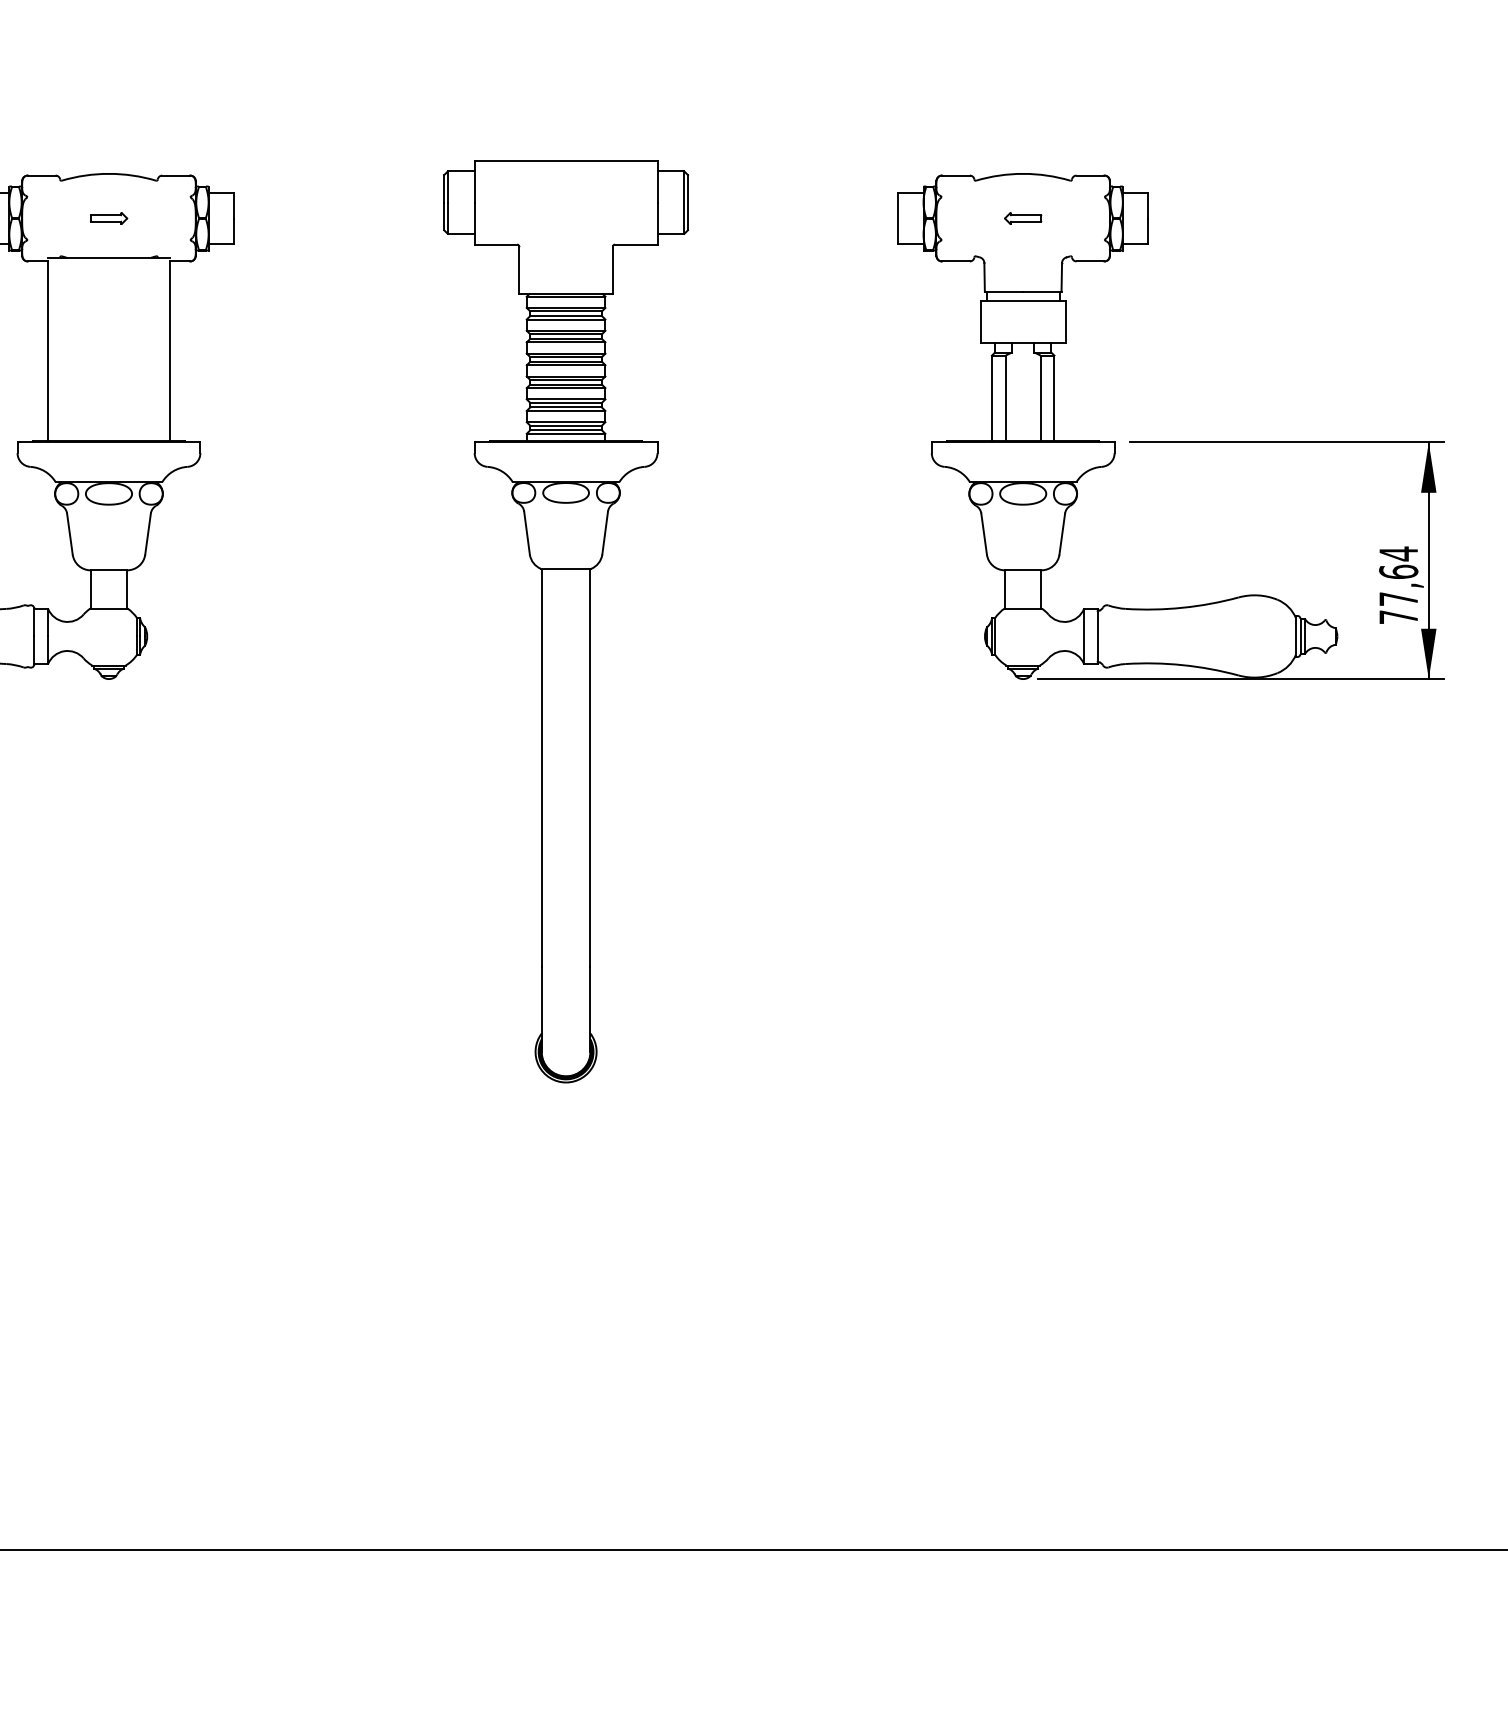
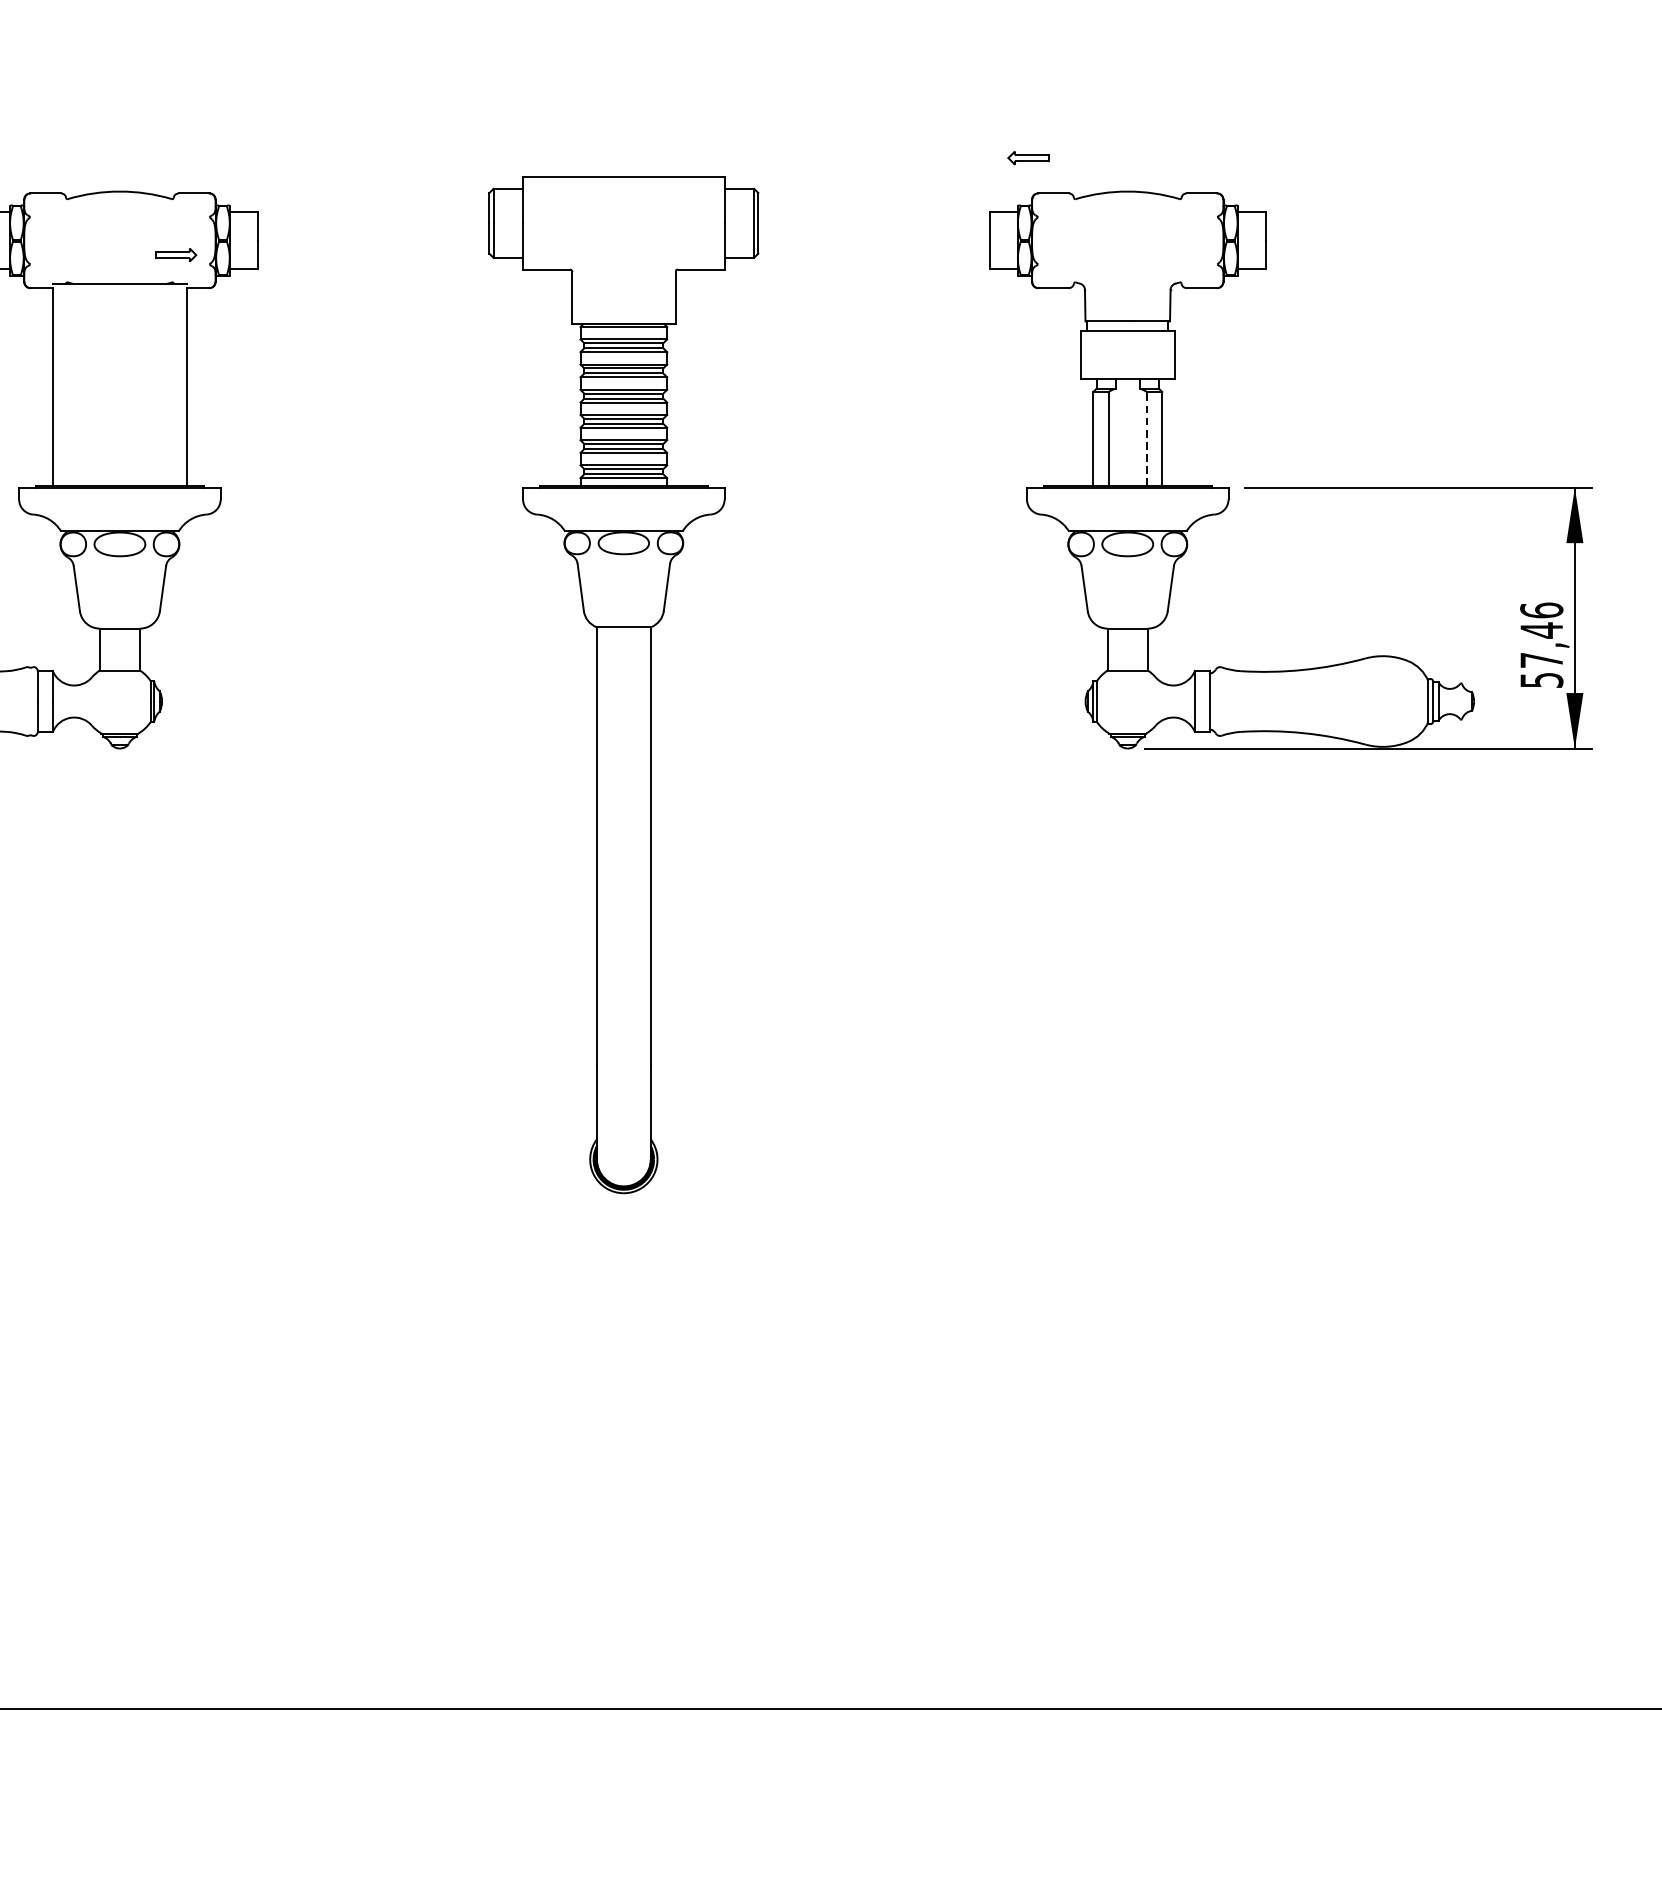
part: (109, 218) -> (176, 255), moved
part: (1023, 218) -> (1028, 158), moved
line: (1040, 398) -> (1146, 439), solid -> dashed
text: (1398, 584) -> (1541, 644), 77,64 -> 57,46

